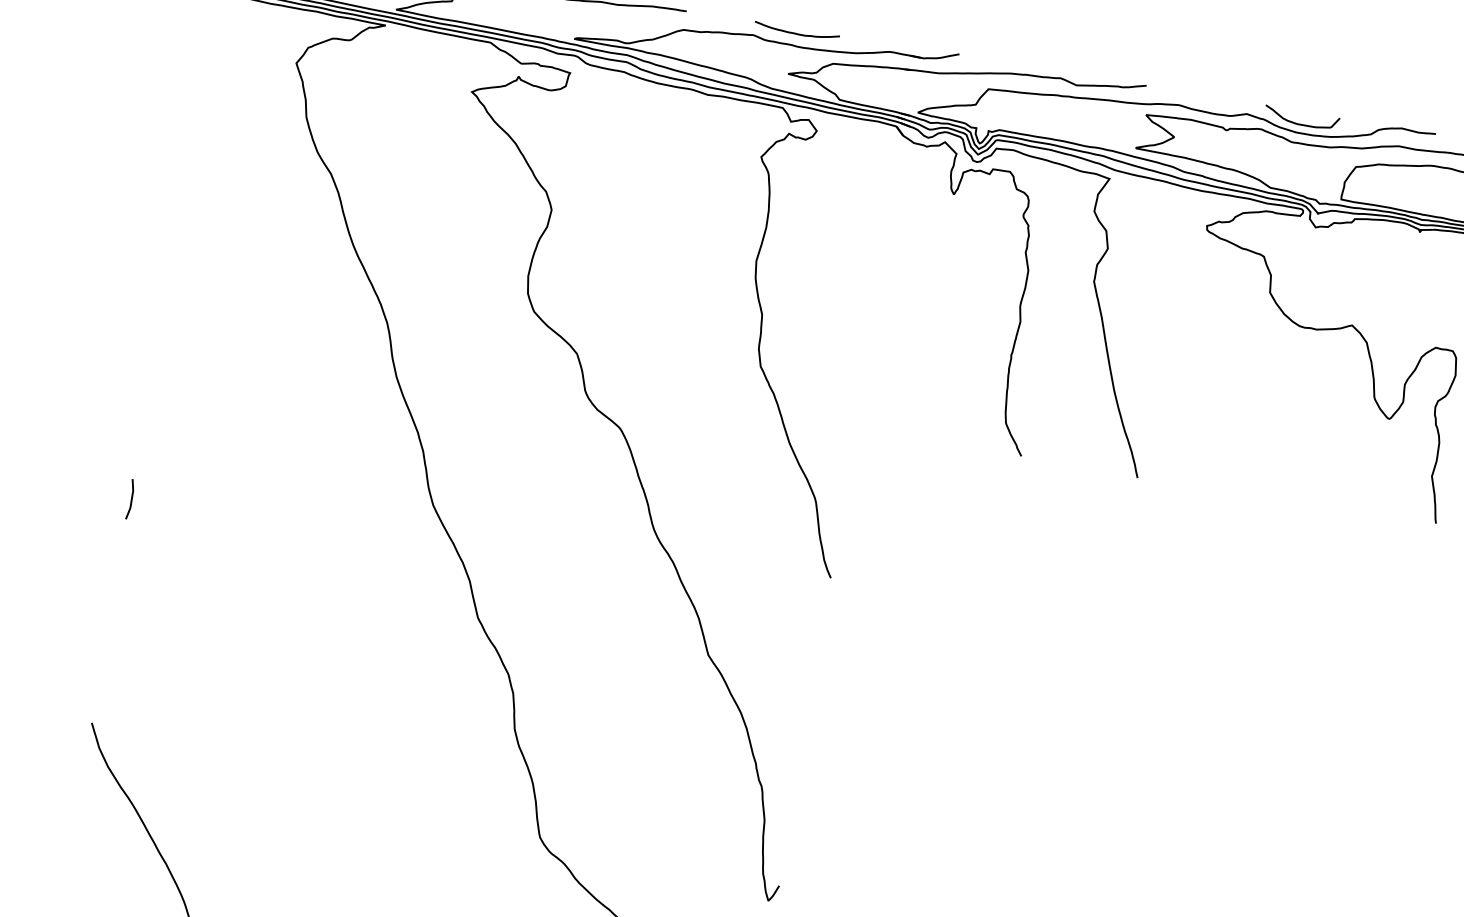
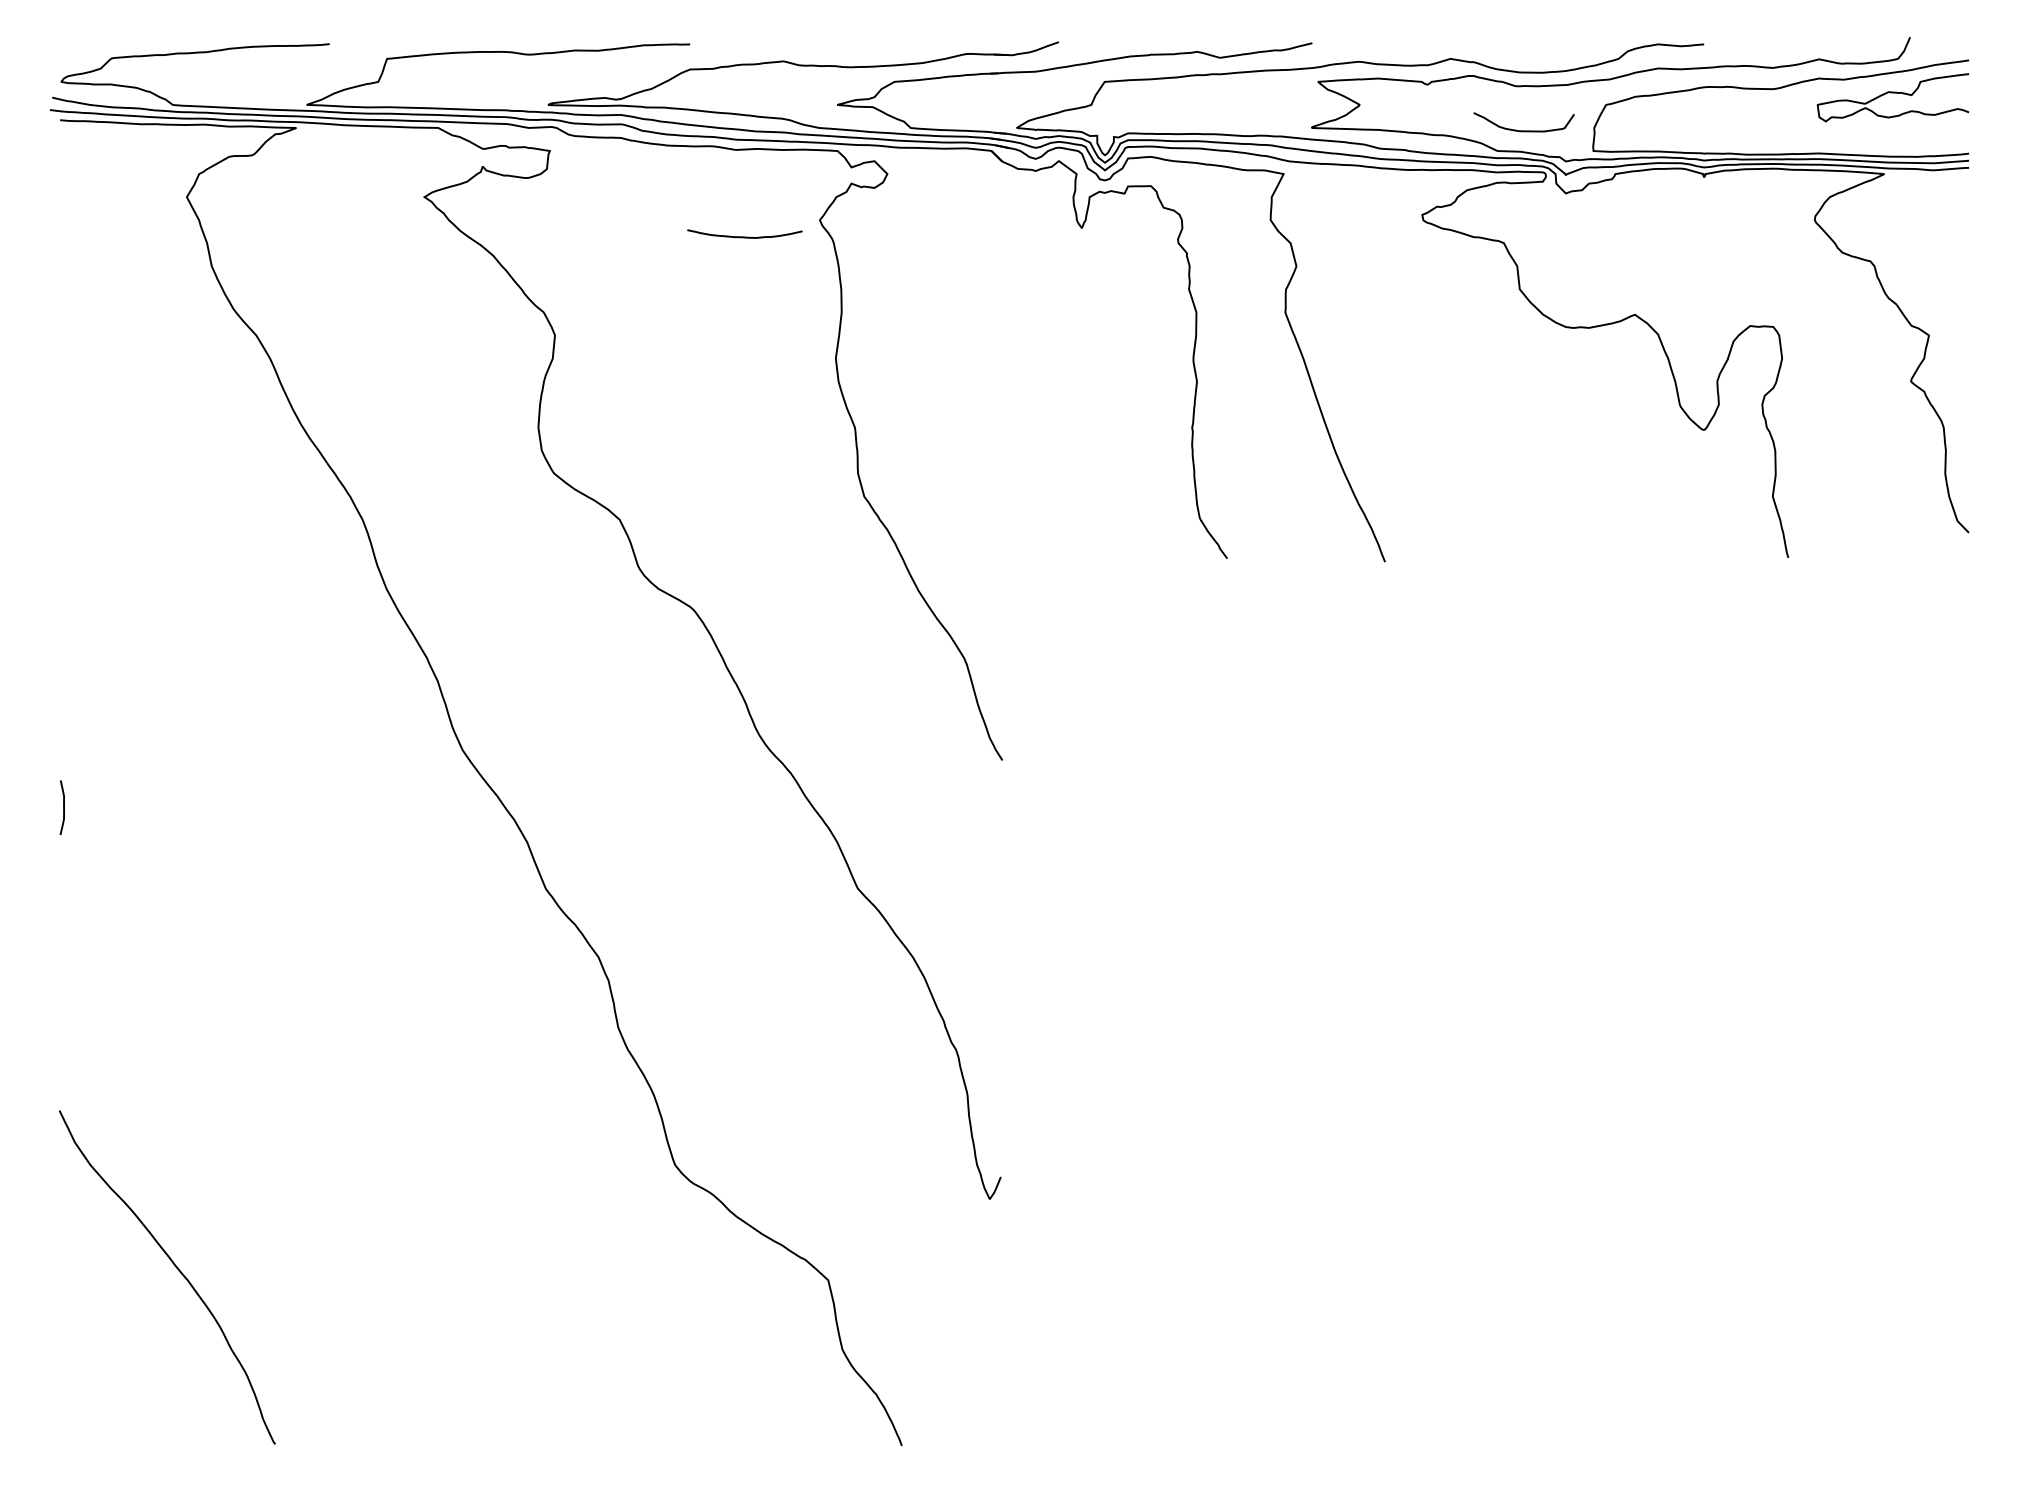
curve: (796, 33) -> (744, 236), moved
curve: (1300, 124) -> (1523, 130), moved

